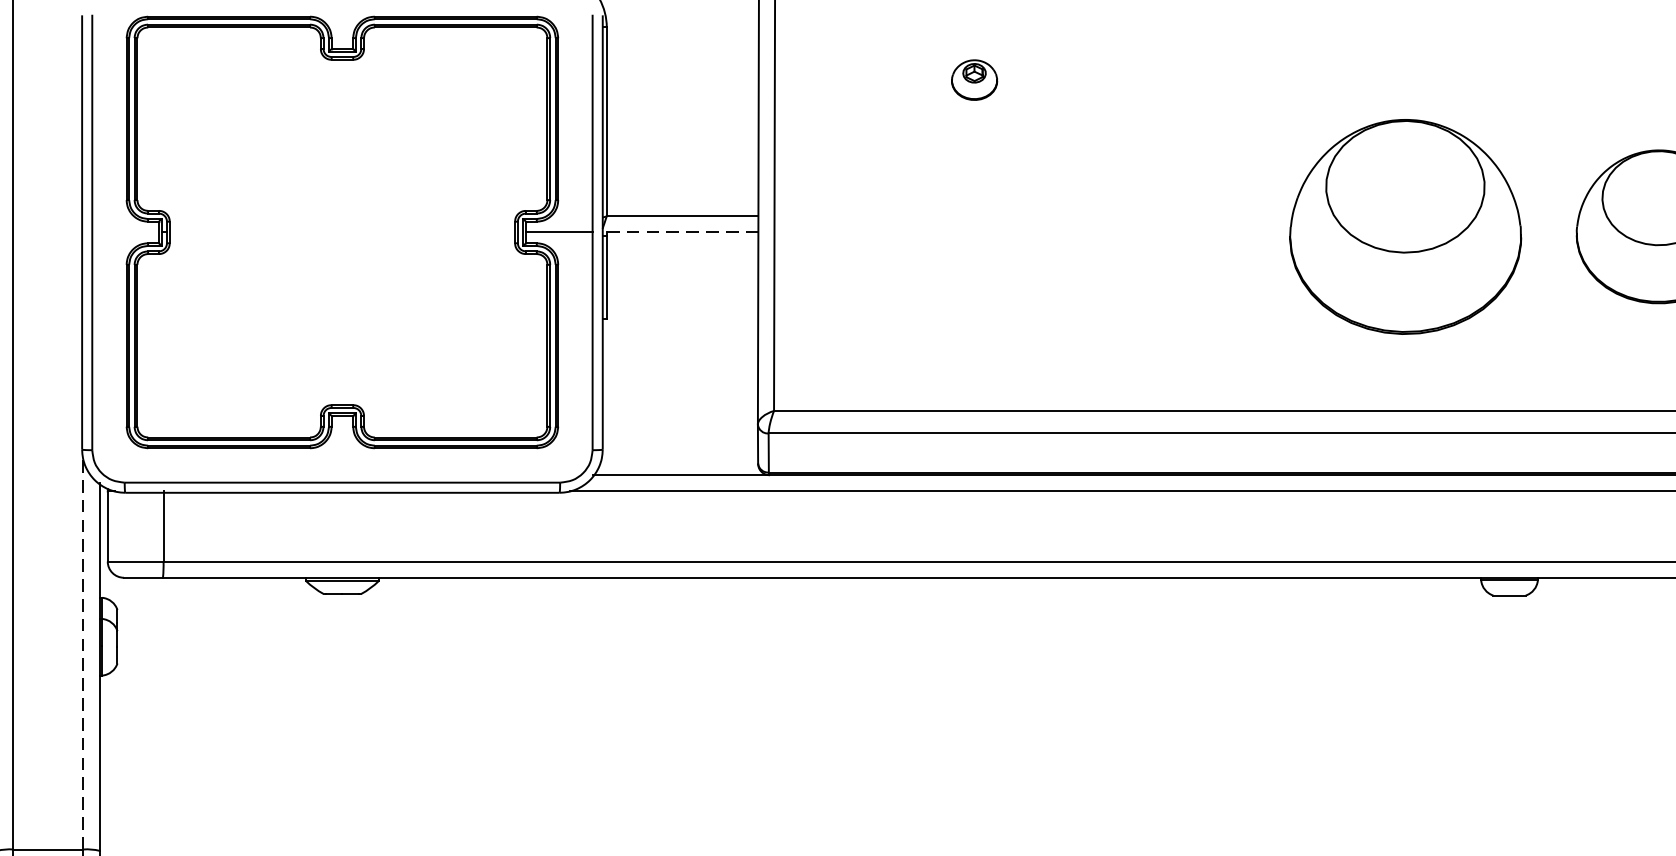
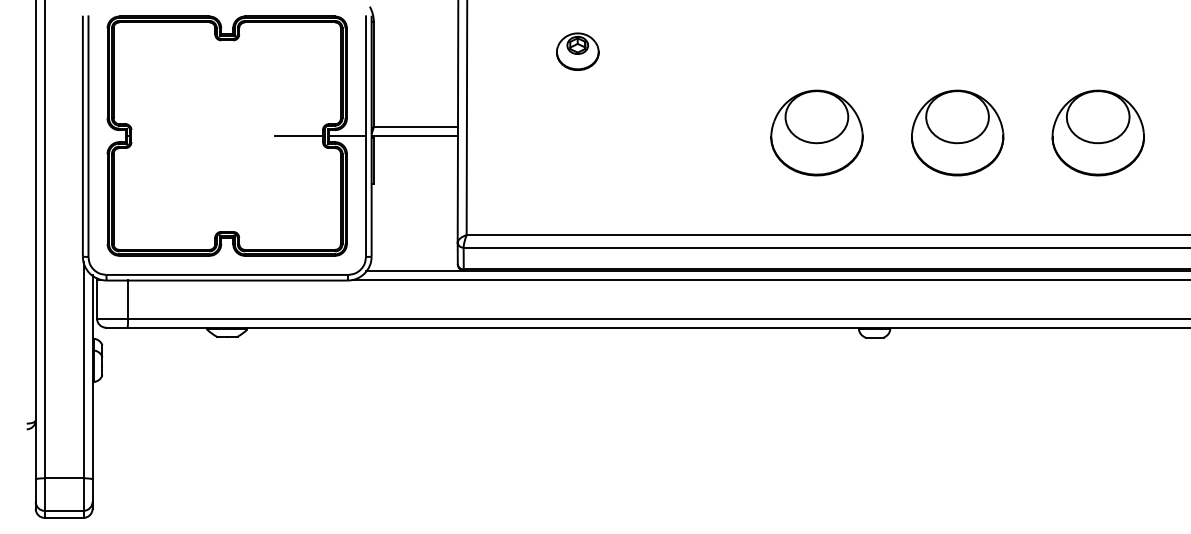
part: (973, 79) -> (577, 51), size x1.67
part: (1404, 225) -> (816, 132), size x0.71
line: (472, 233) -> (299, 136), added
line: (680, 233) -> (414, 136), dashed -> solid
line: (83, 653) -> (83, 369), dashed -> solid

